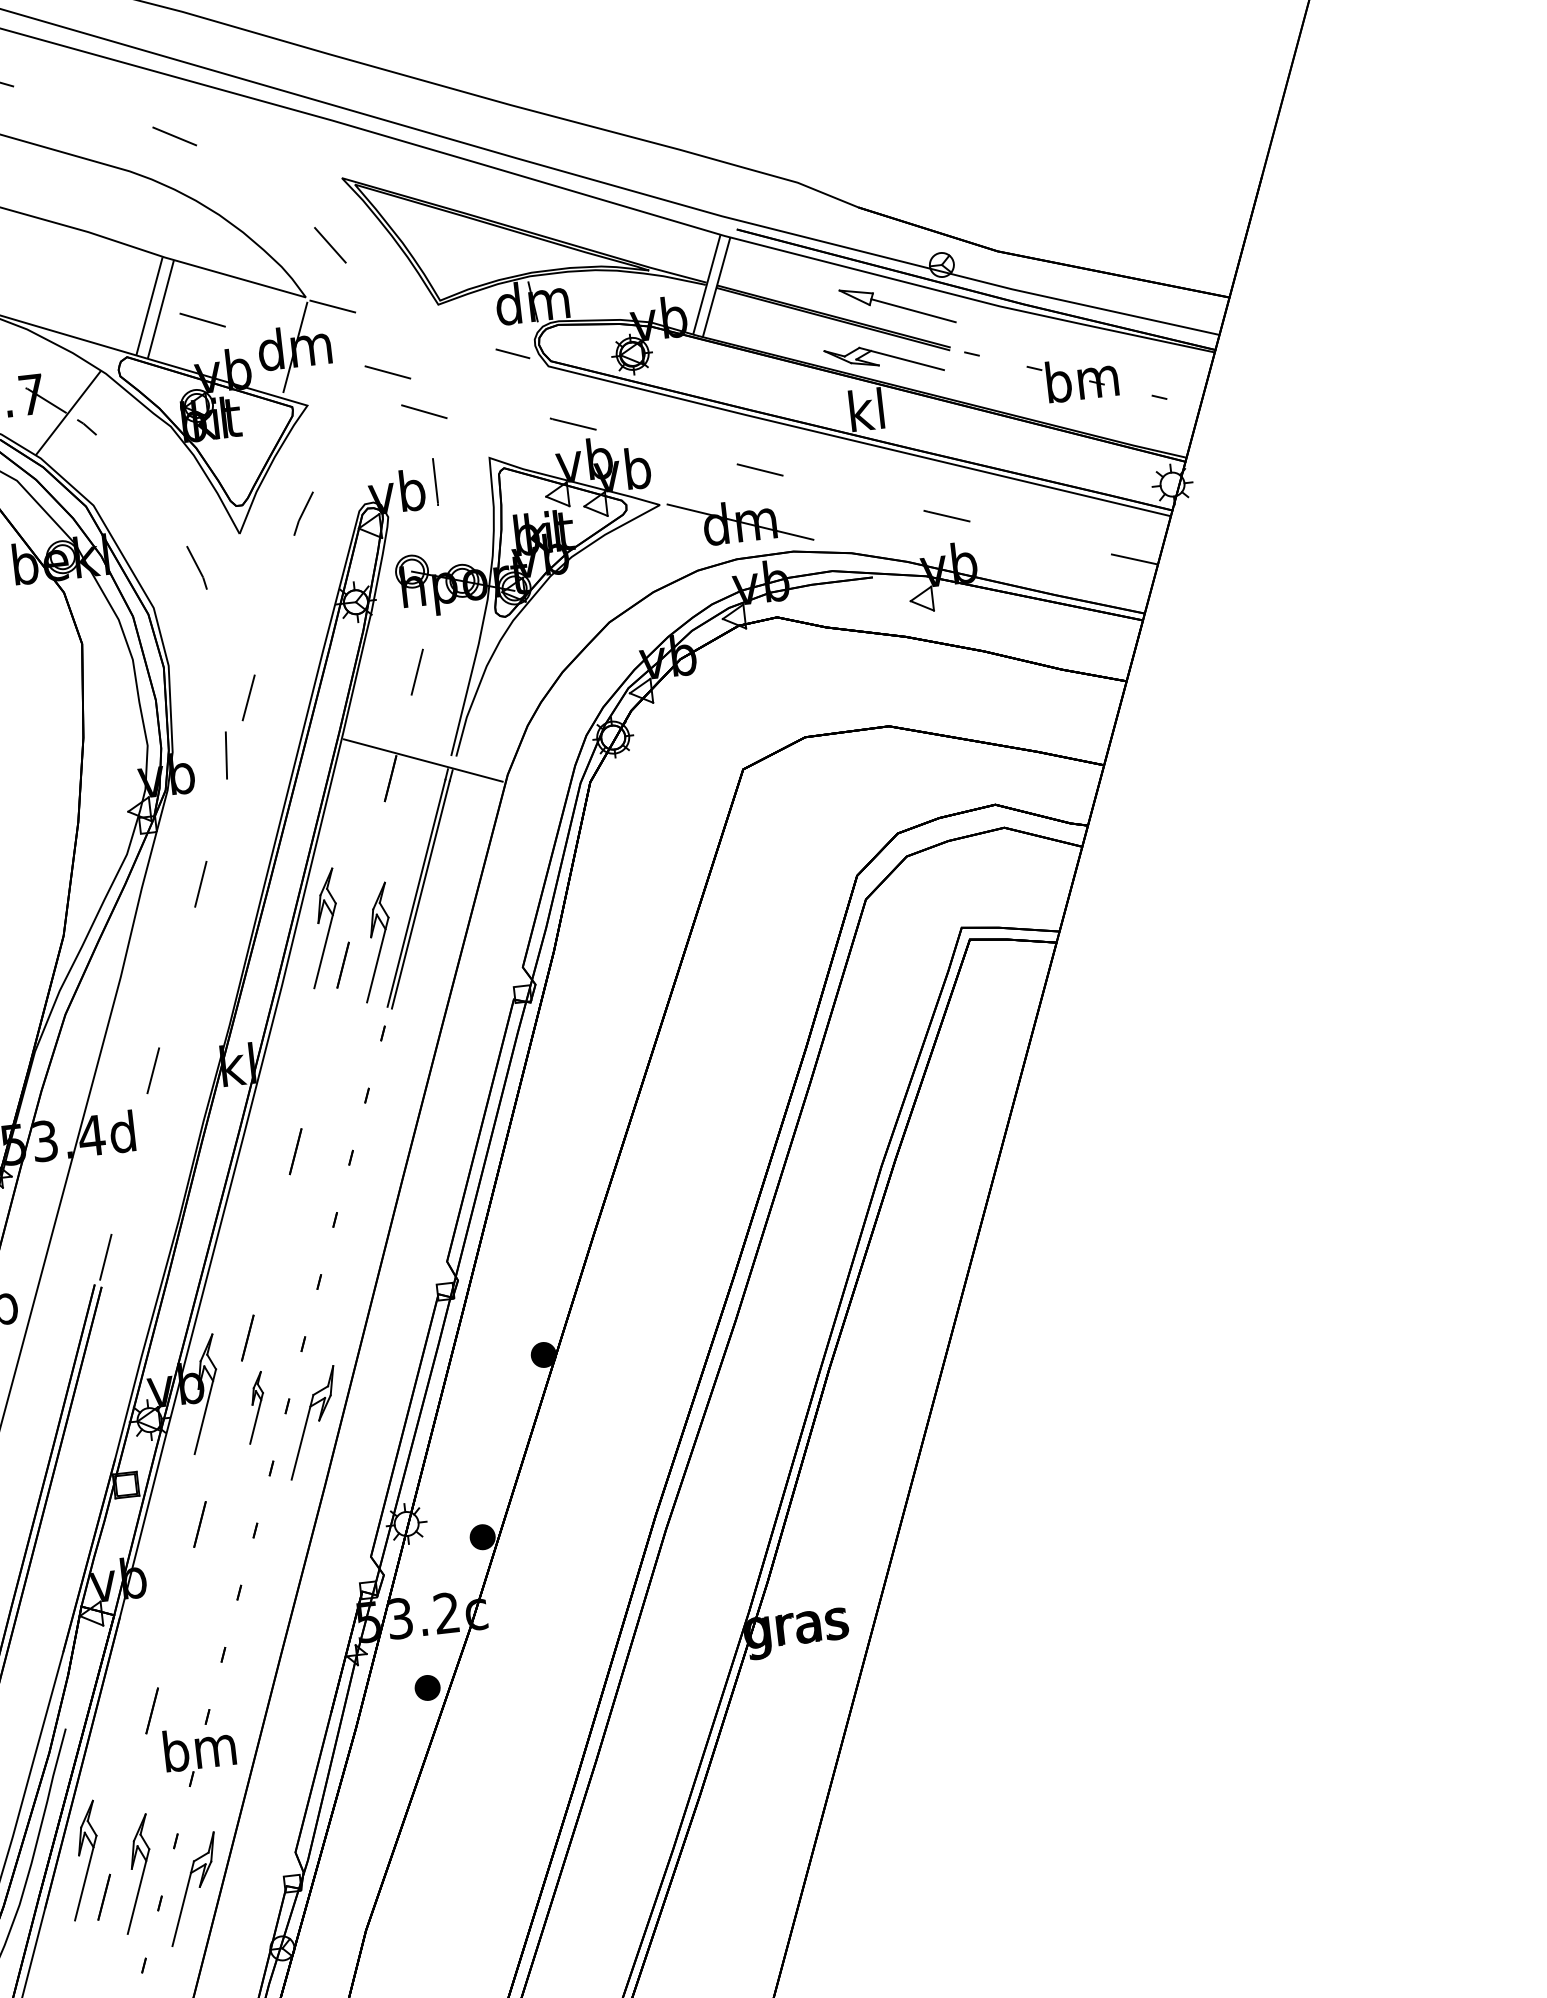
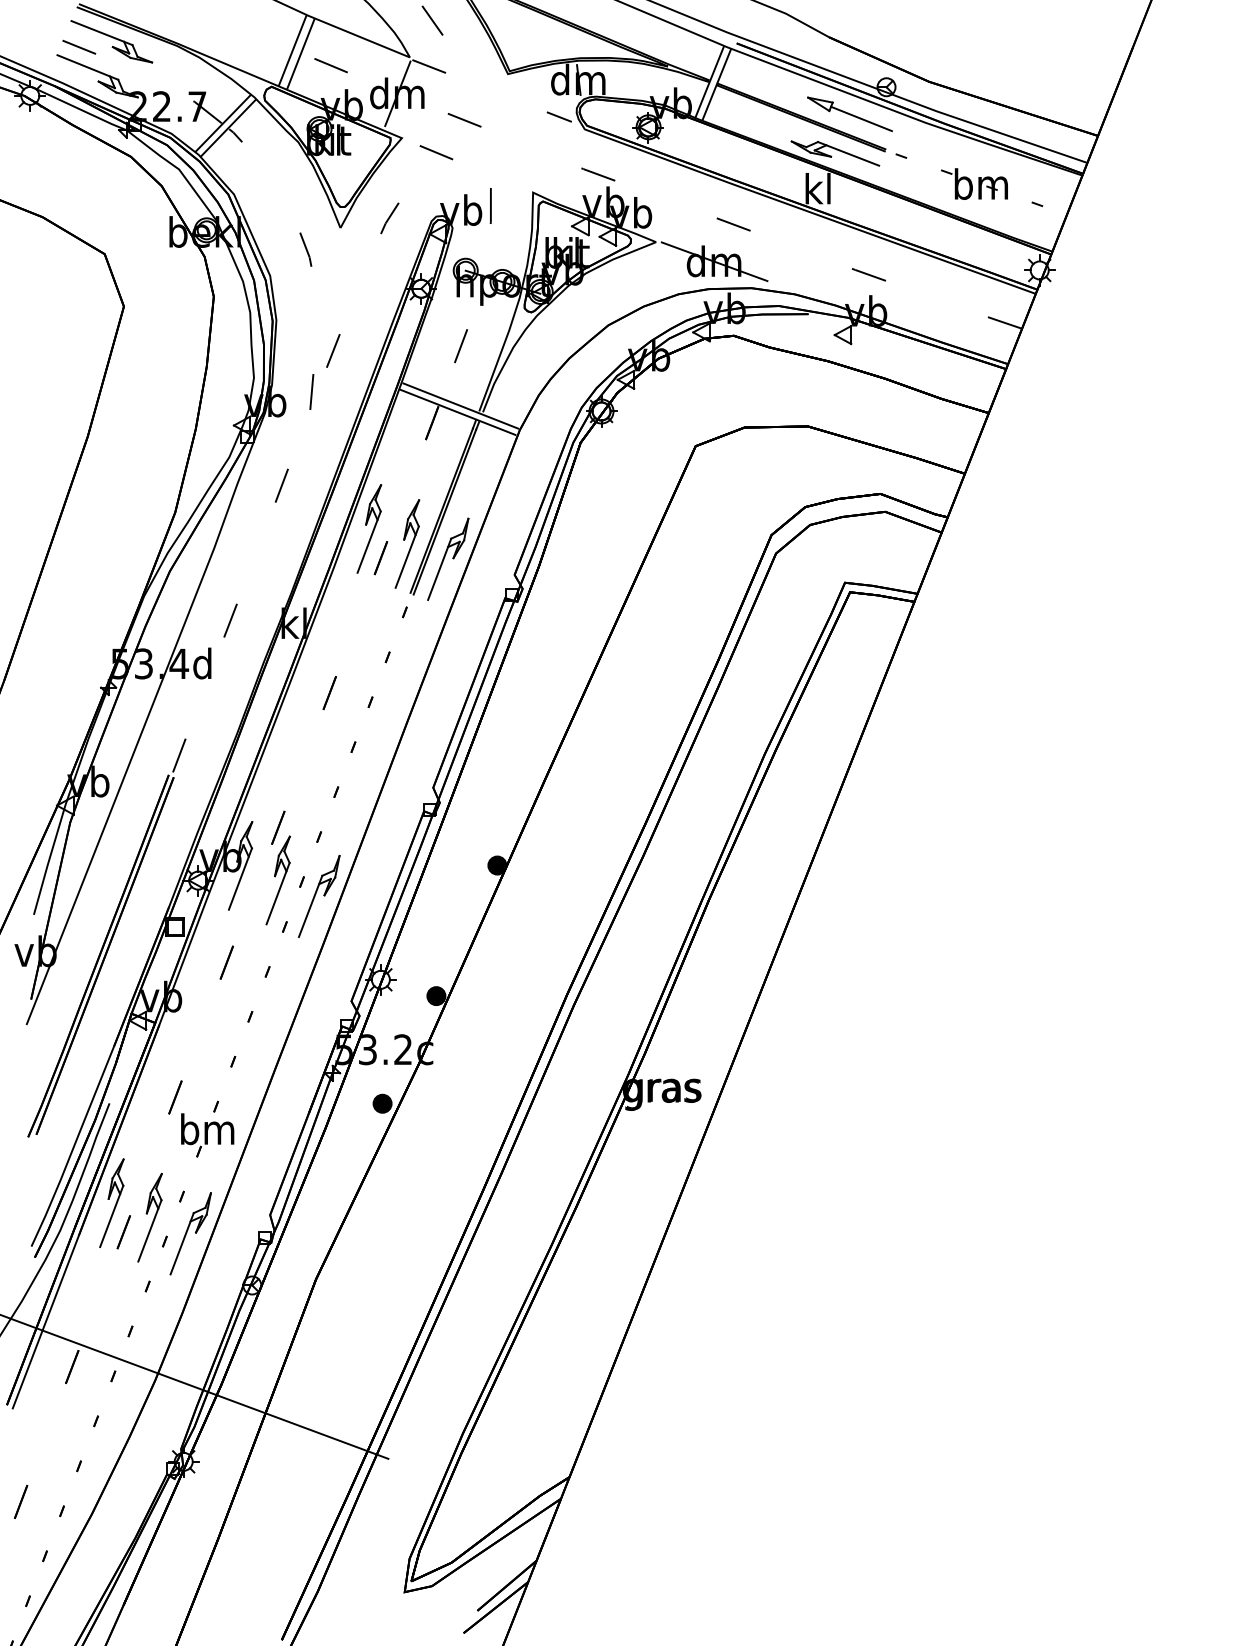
line: (424, 411) -> (436, 152), moved
line: (76, 417) -> (228, 127), added
line: (425, 750) -> (460, 405), added
part: (432, 955) -> (448, 558), added
part: (254, 1407) -> (277, 880), size x1.67

